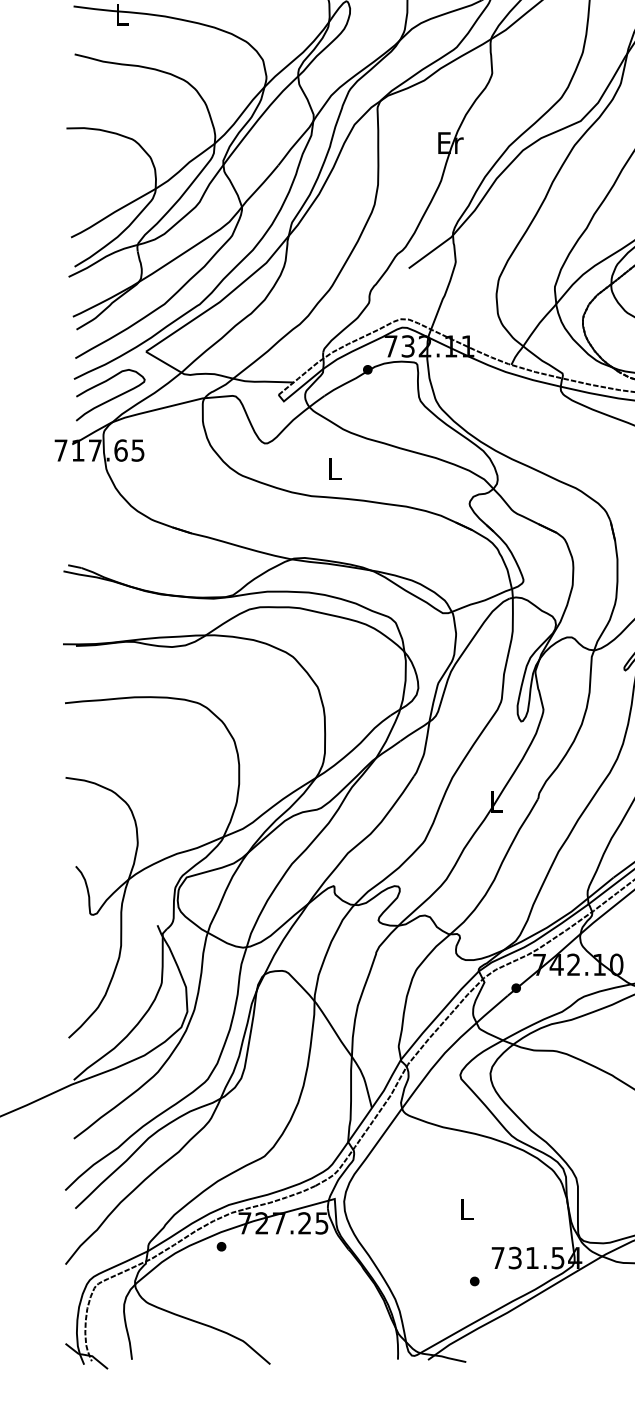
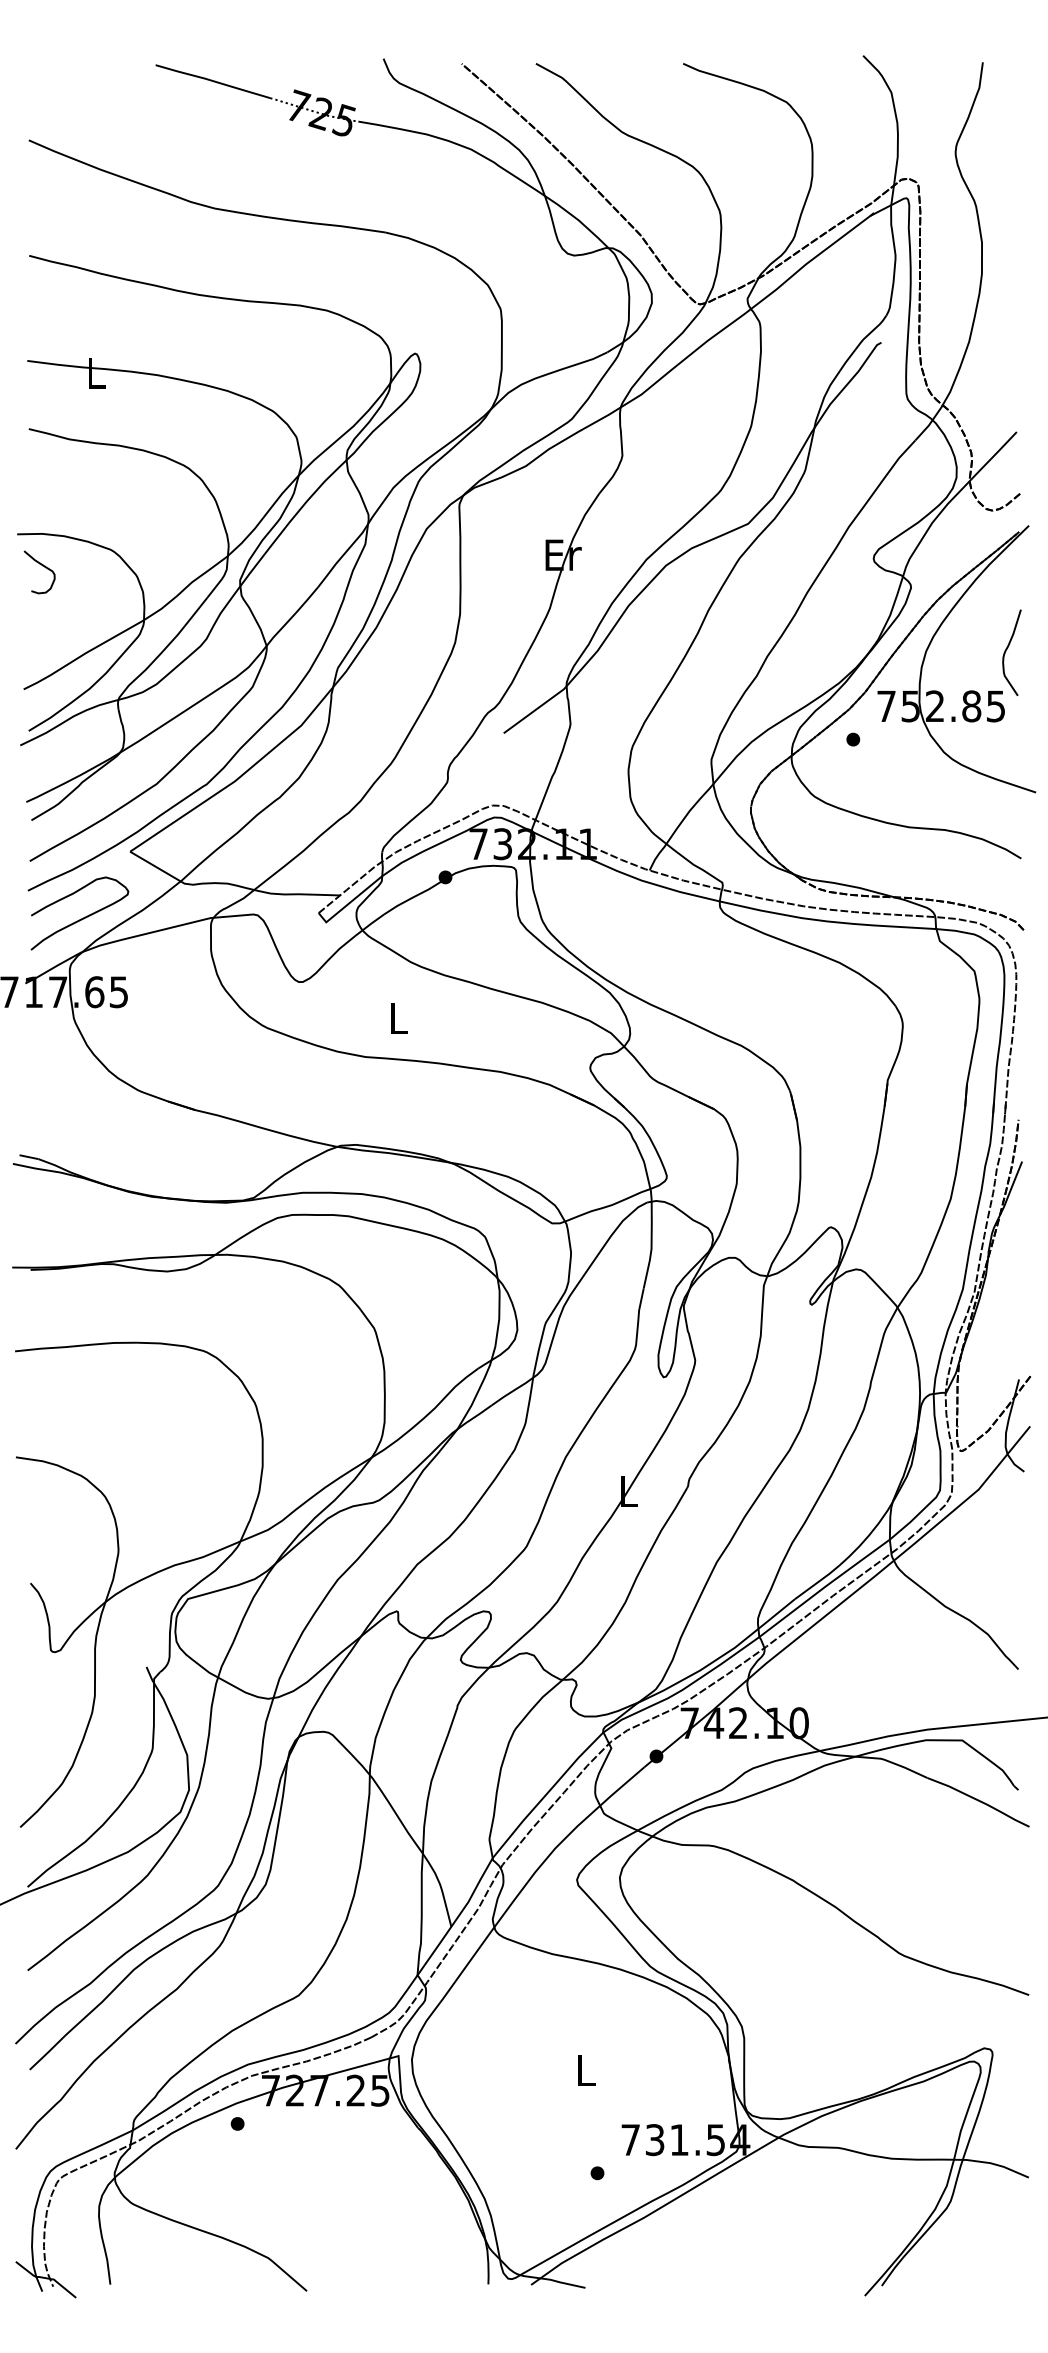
curve: (84, 151) -> (42, 566), added

